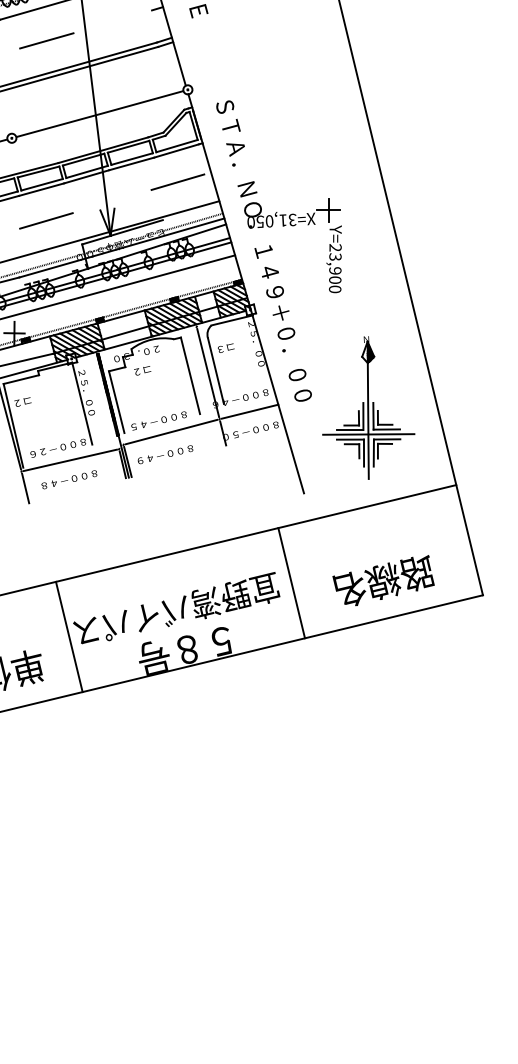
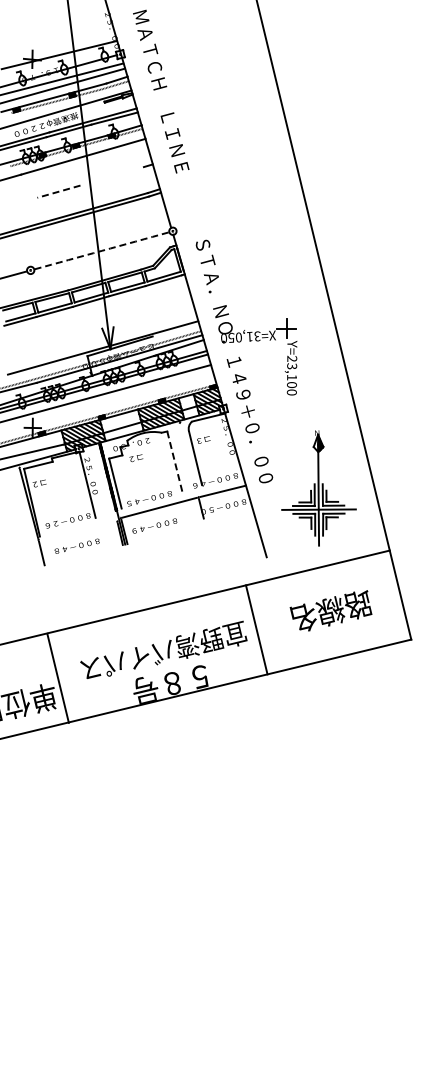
line: (46, 40) -> (58, 191), solid -> dashed
arc: (99, 113) -> (101, 250), solid -> dashed
line: (177, 181) -> (164, 305), removed
line: (46, 220) -> (58, 336), removed
text: (335, 270) -> (292, 377), Y=23,900 -> Y=23,100
line: (208, 372) -> (189, 459), removed
line: (191, 376) -> (175, 462), solid -> dashed
line: (69, 460) -> (77, 530), removed
text: (382, 580) -> (330, 610), moved
line: (68, 635) -> (57, 677), moved

